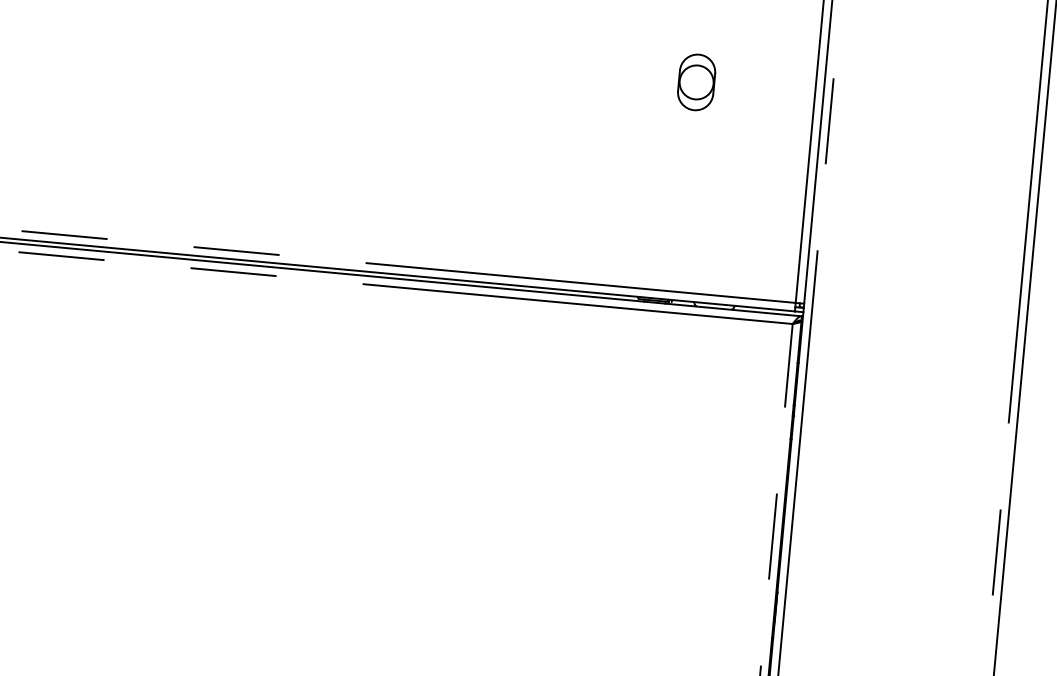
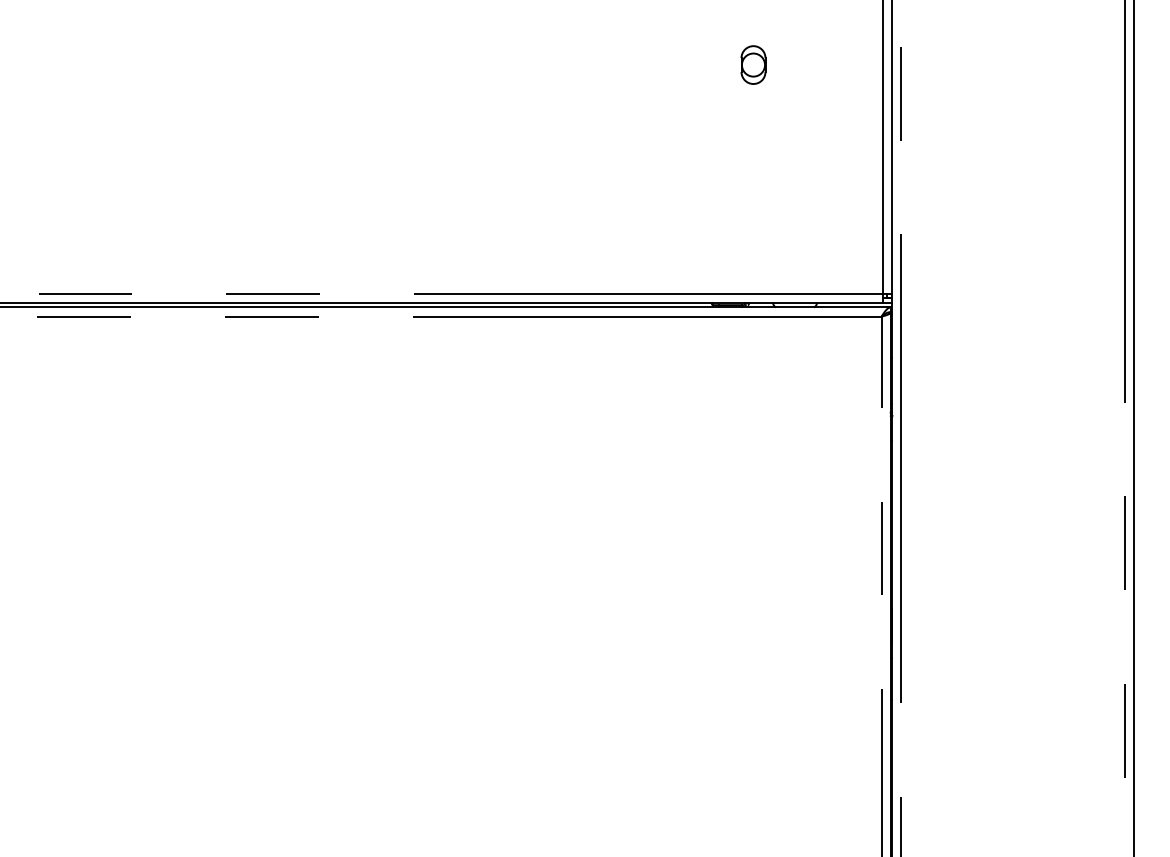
part: (696, 81) -> (753, 64), size x0.62

